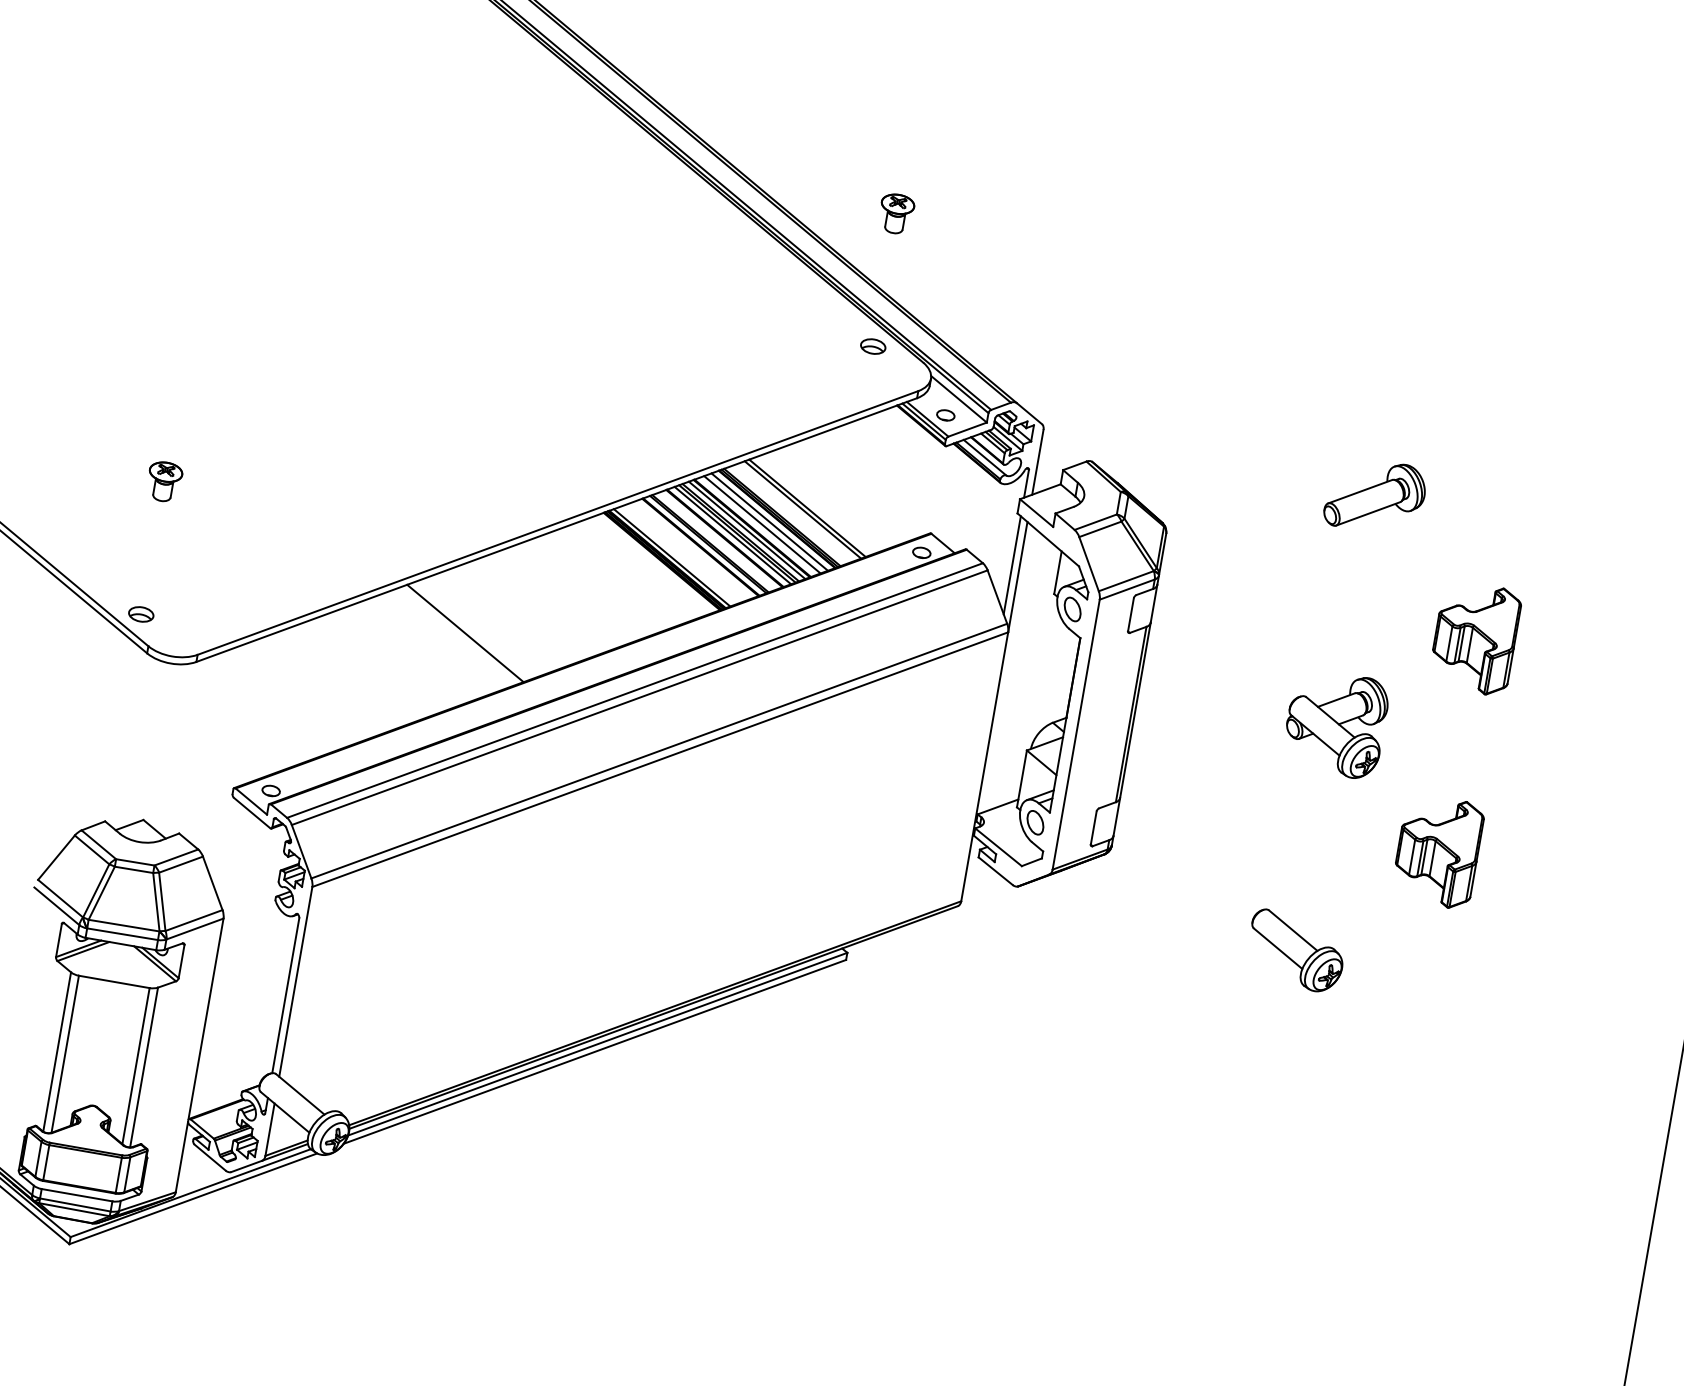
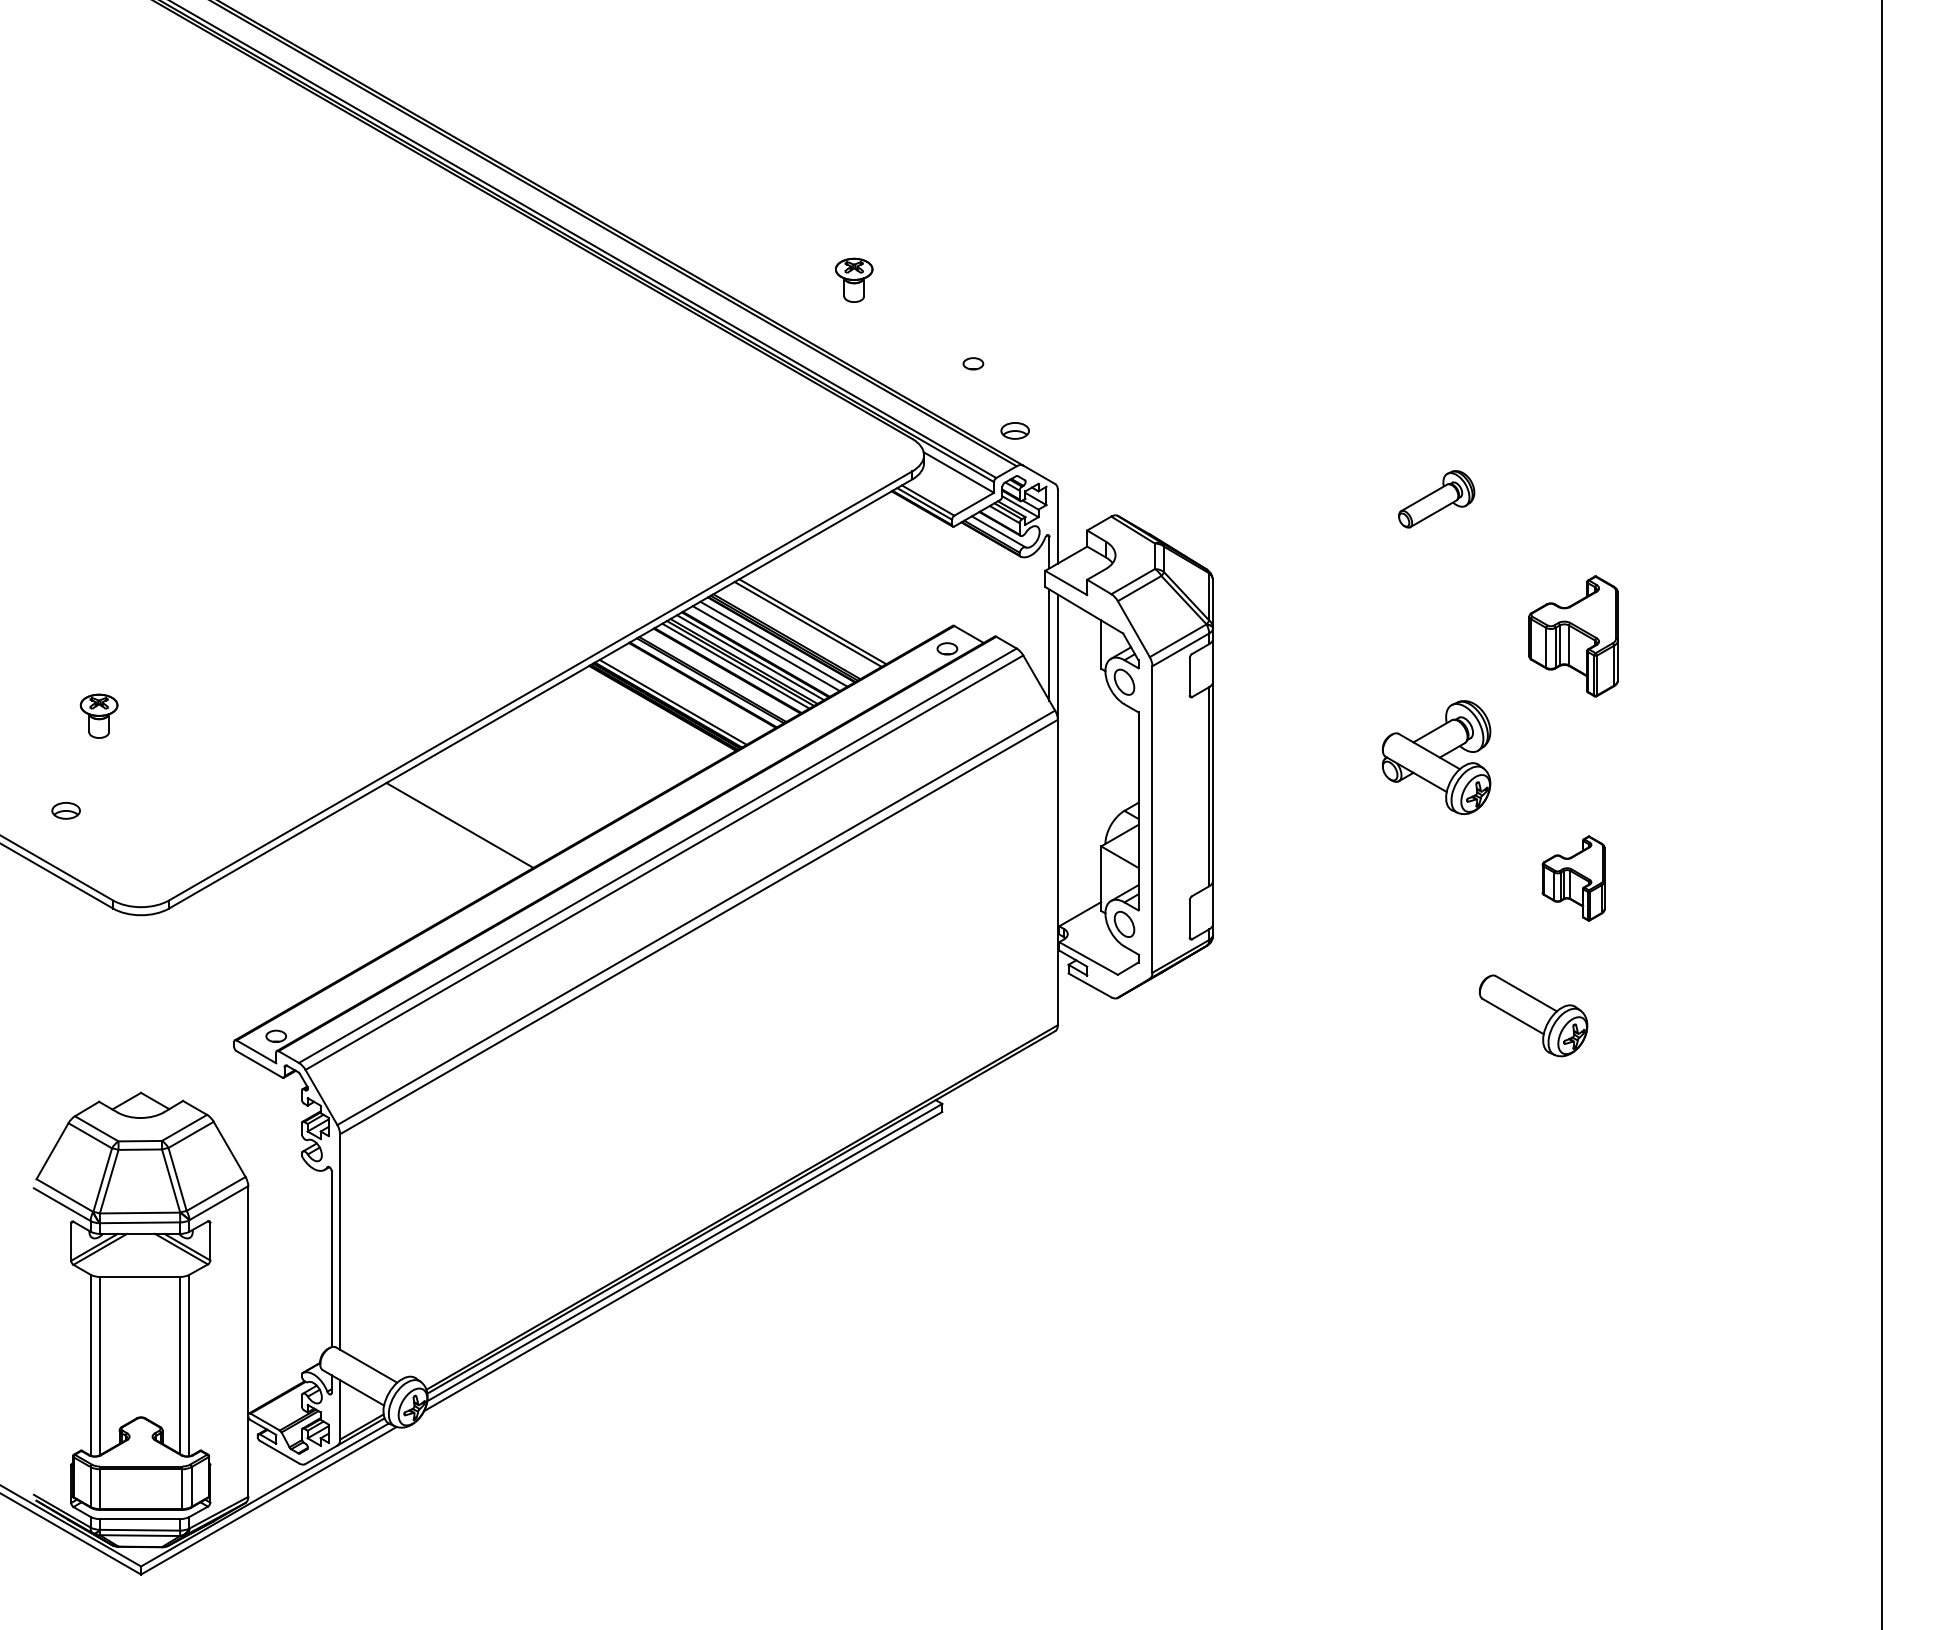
part: (872, 346) -> (1014, 430), moved
part: (945, 415) -> (973, 363), moved
part: (1375, 496) -> (1436, 499), size x0.7
part: (140, 614) -> (65, 810), moved
part: (1437, 851) -> (1573, 878), size x0.7
part: (1296, 950) -> (1533, 1015), moved

